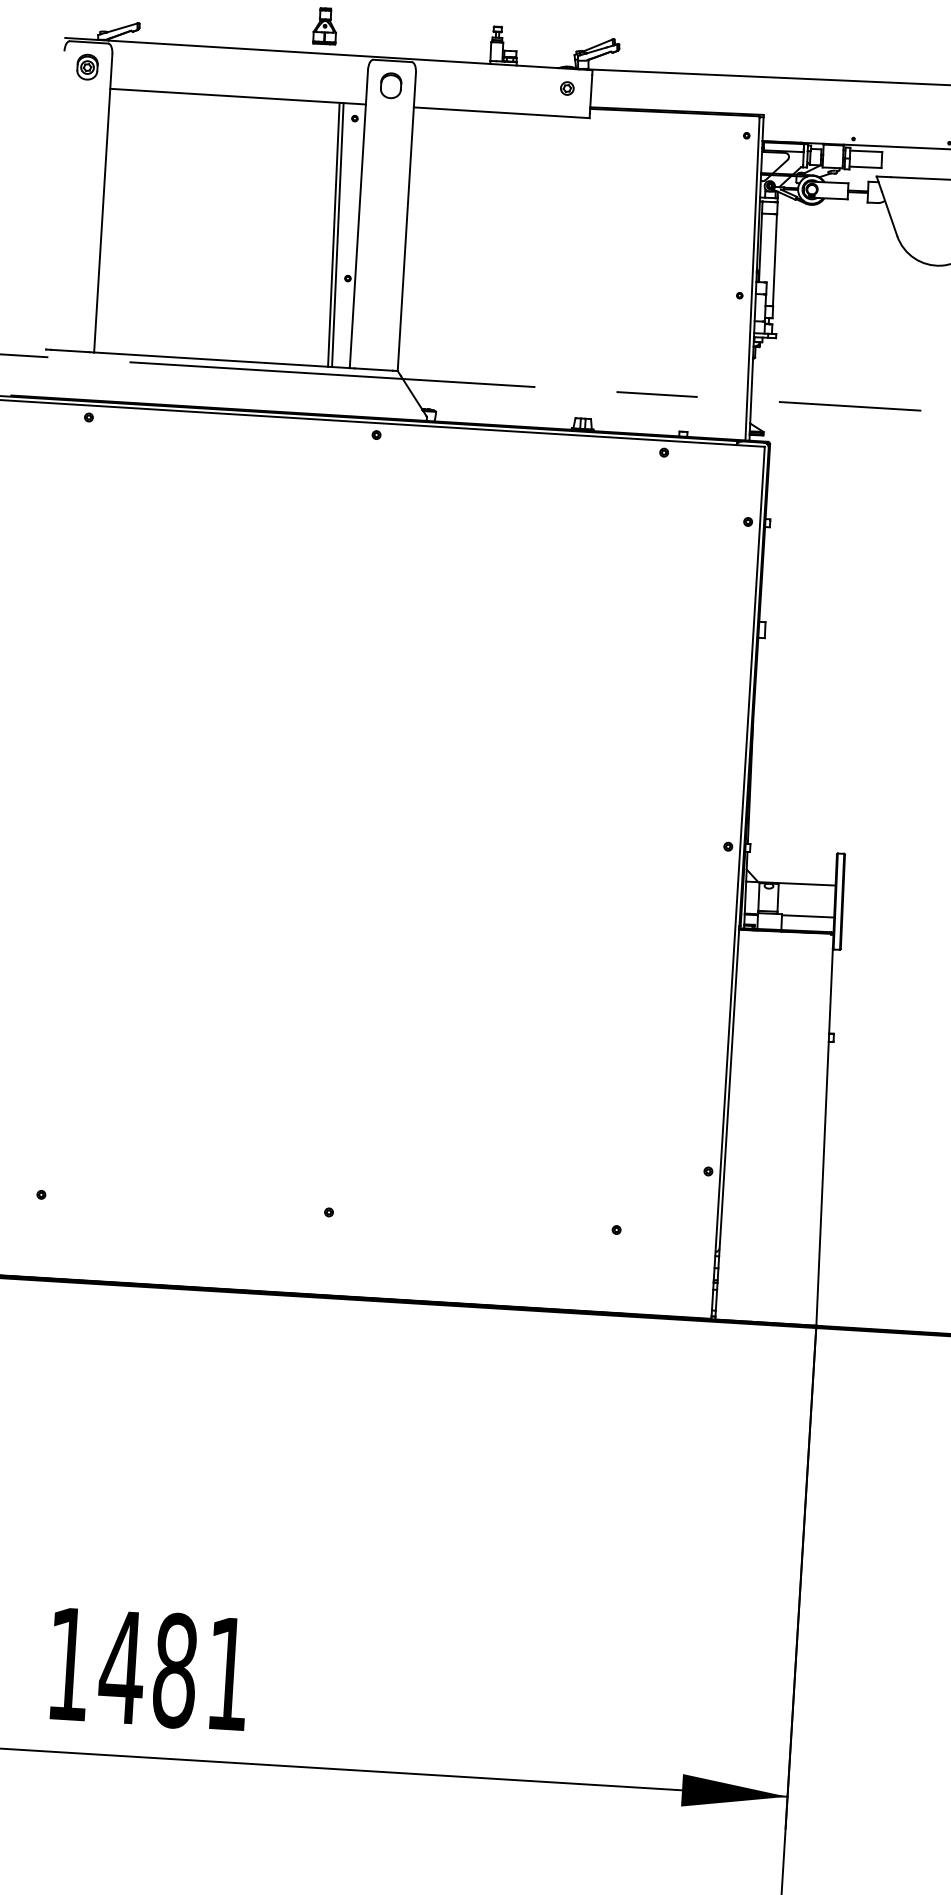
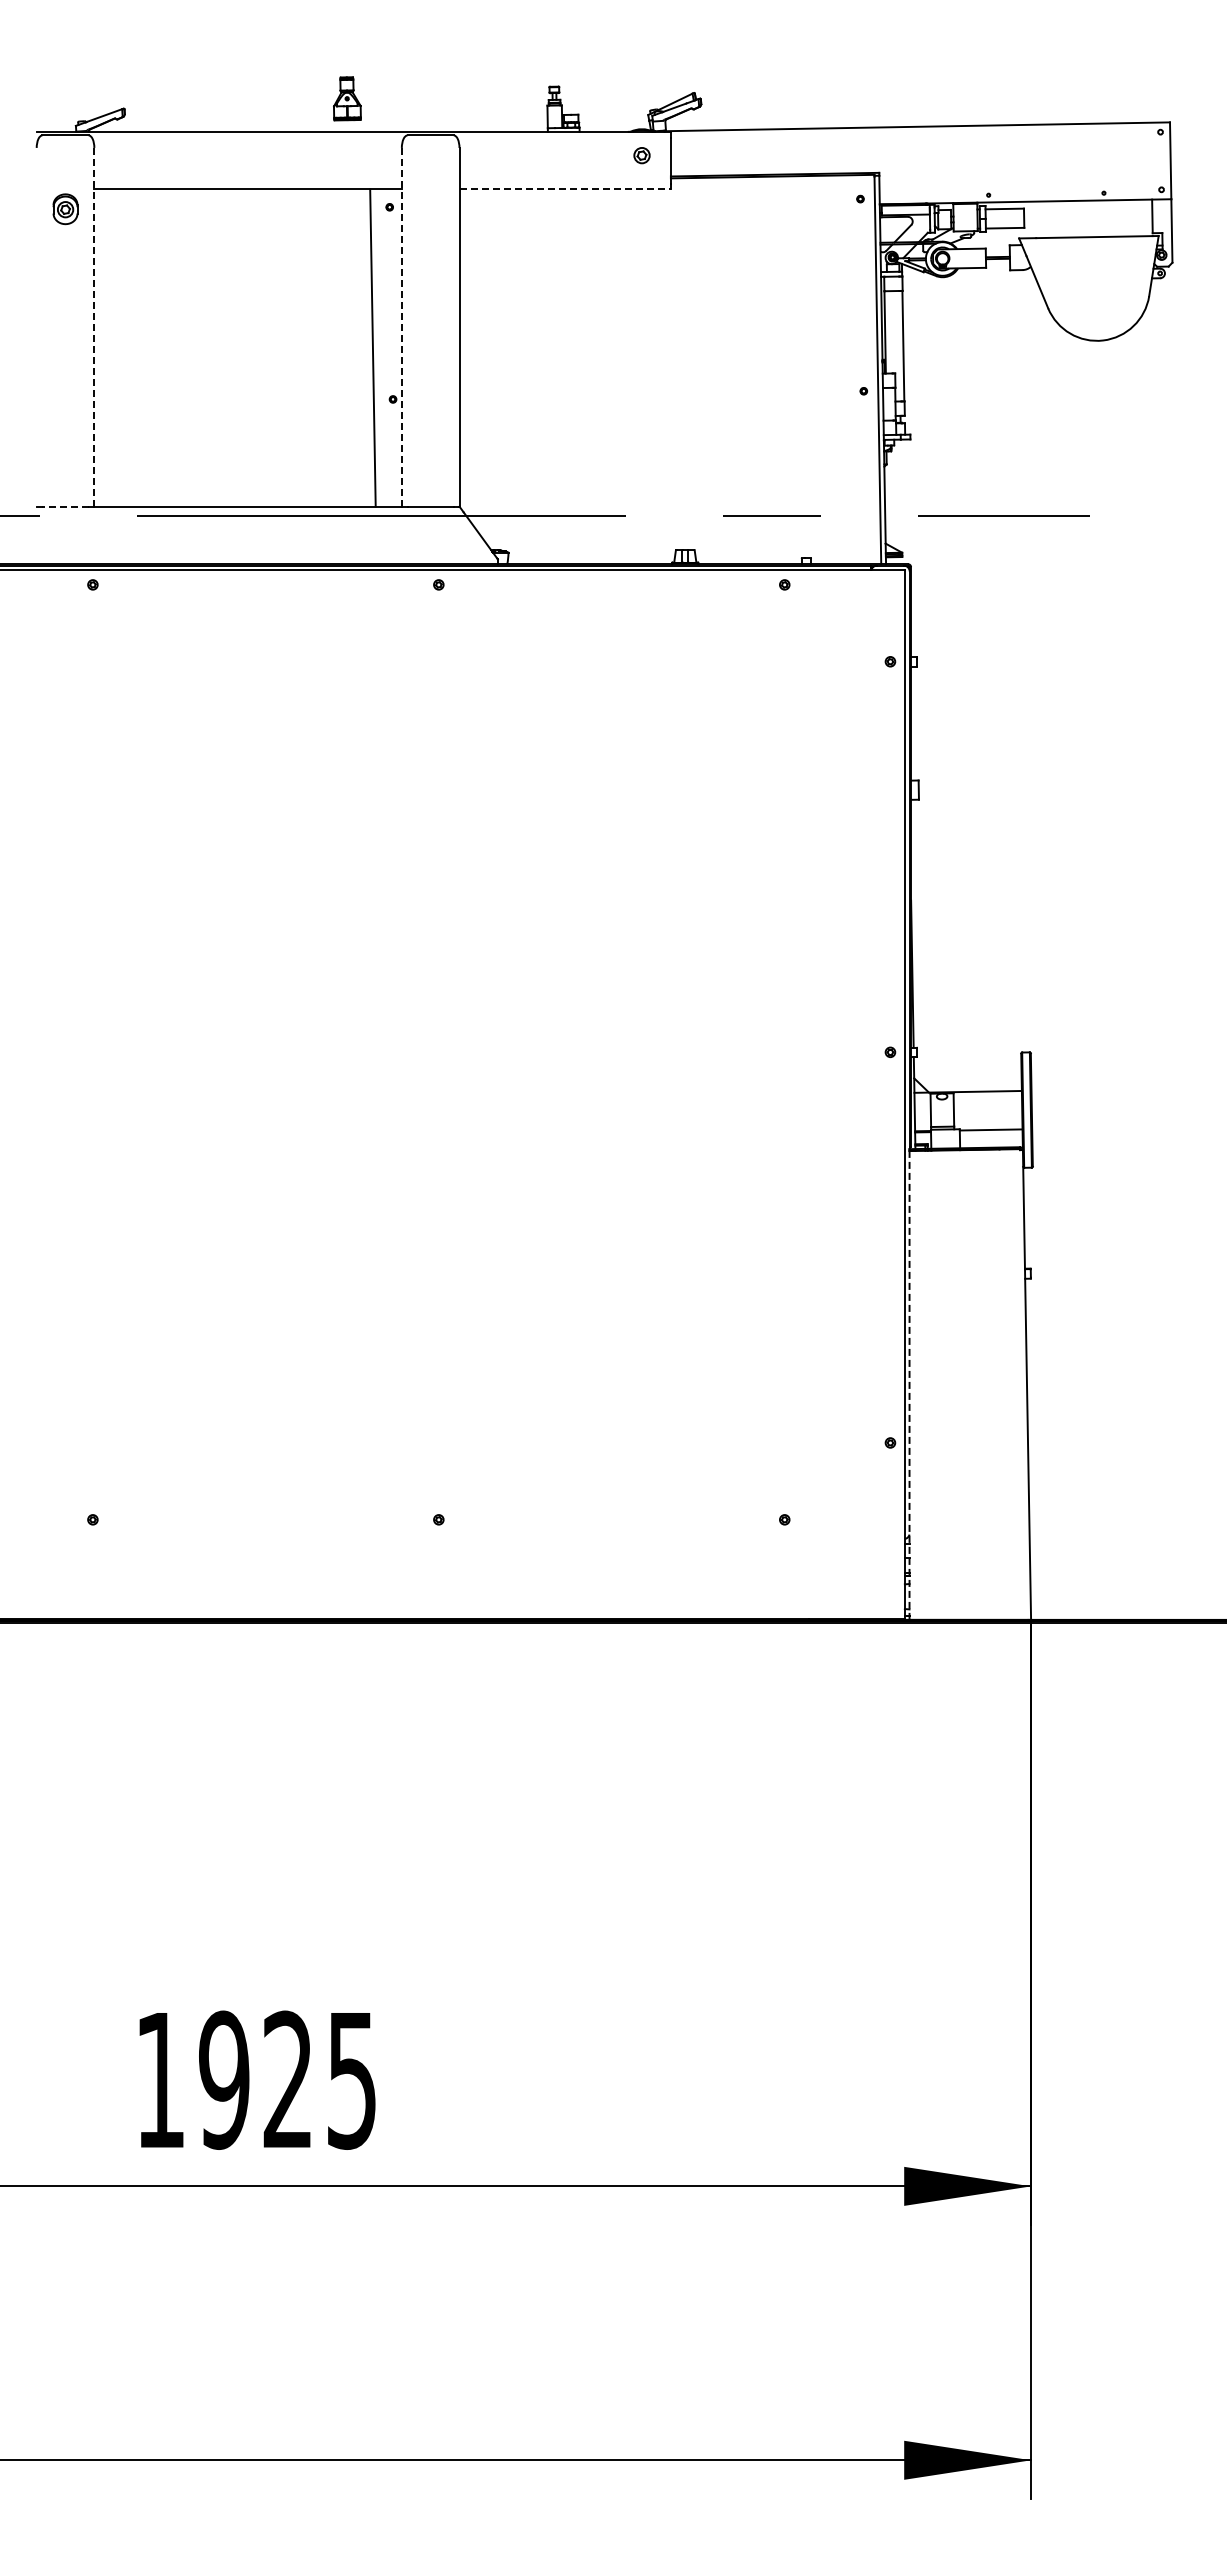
part: (87, 67) -> (65, 209), moved
part: (390, 85) -> (430, 165), removed
line: (501, 112) -> (565, 189), solid -> dashed
line: (103, 202) -> (94, 326), solid -> dashed
line: (358, 218) -> (401, 326), solid -> dashed
line: (337, 234) -> (377, 347), removed
line: (70, 350) -> (65, 506), solid -> dashed
line: (727, 1123) -> (909, 1384), solid -> dashed
text: (173, 1670) -> (286, 2079), 1481 -> 1925

